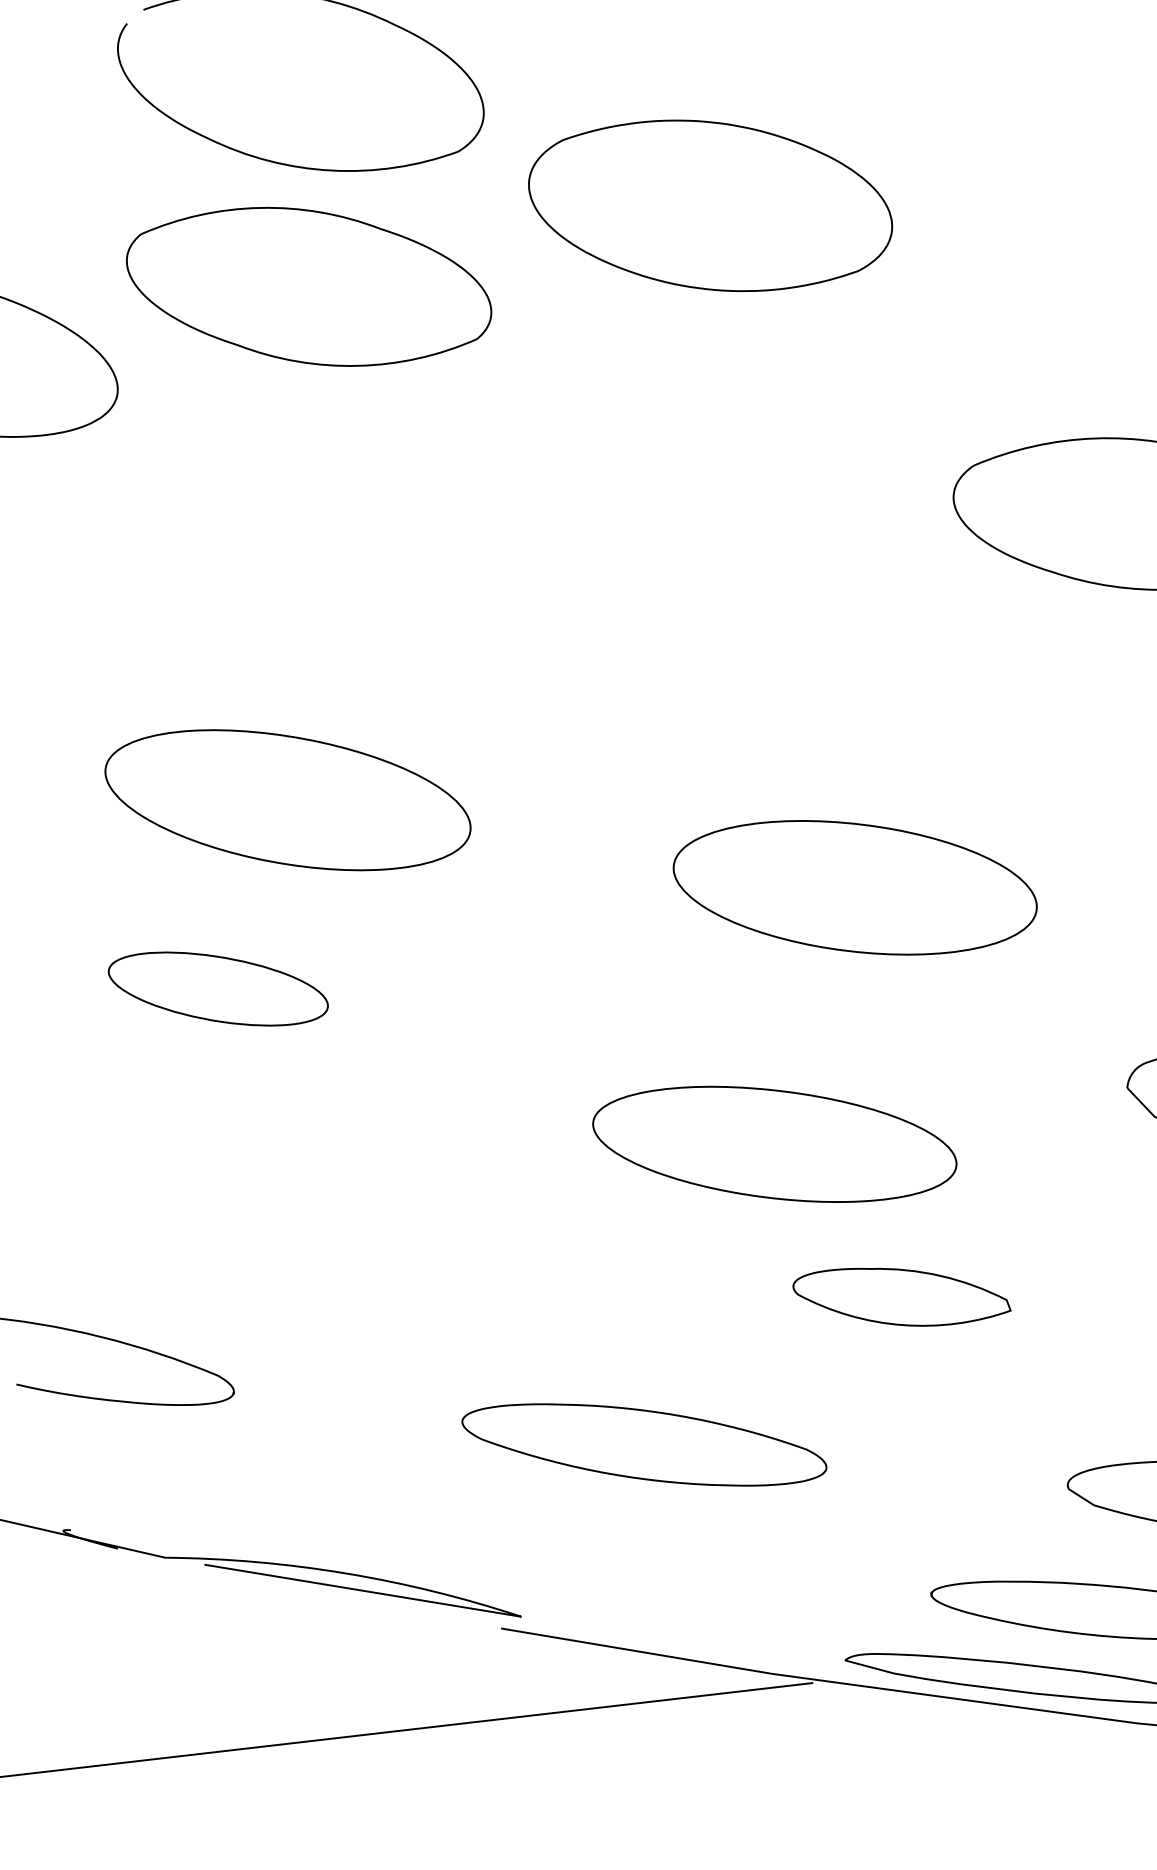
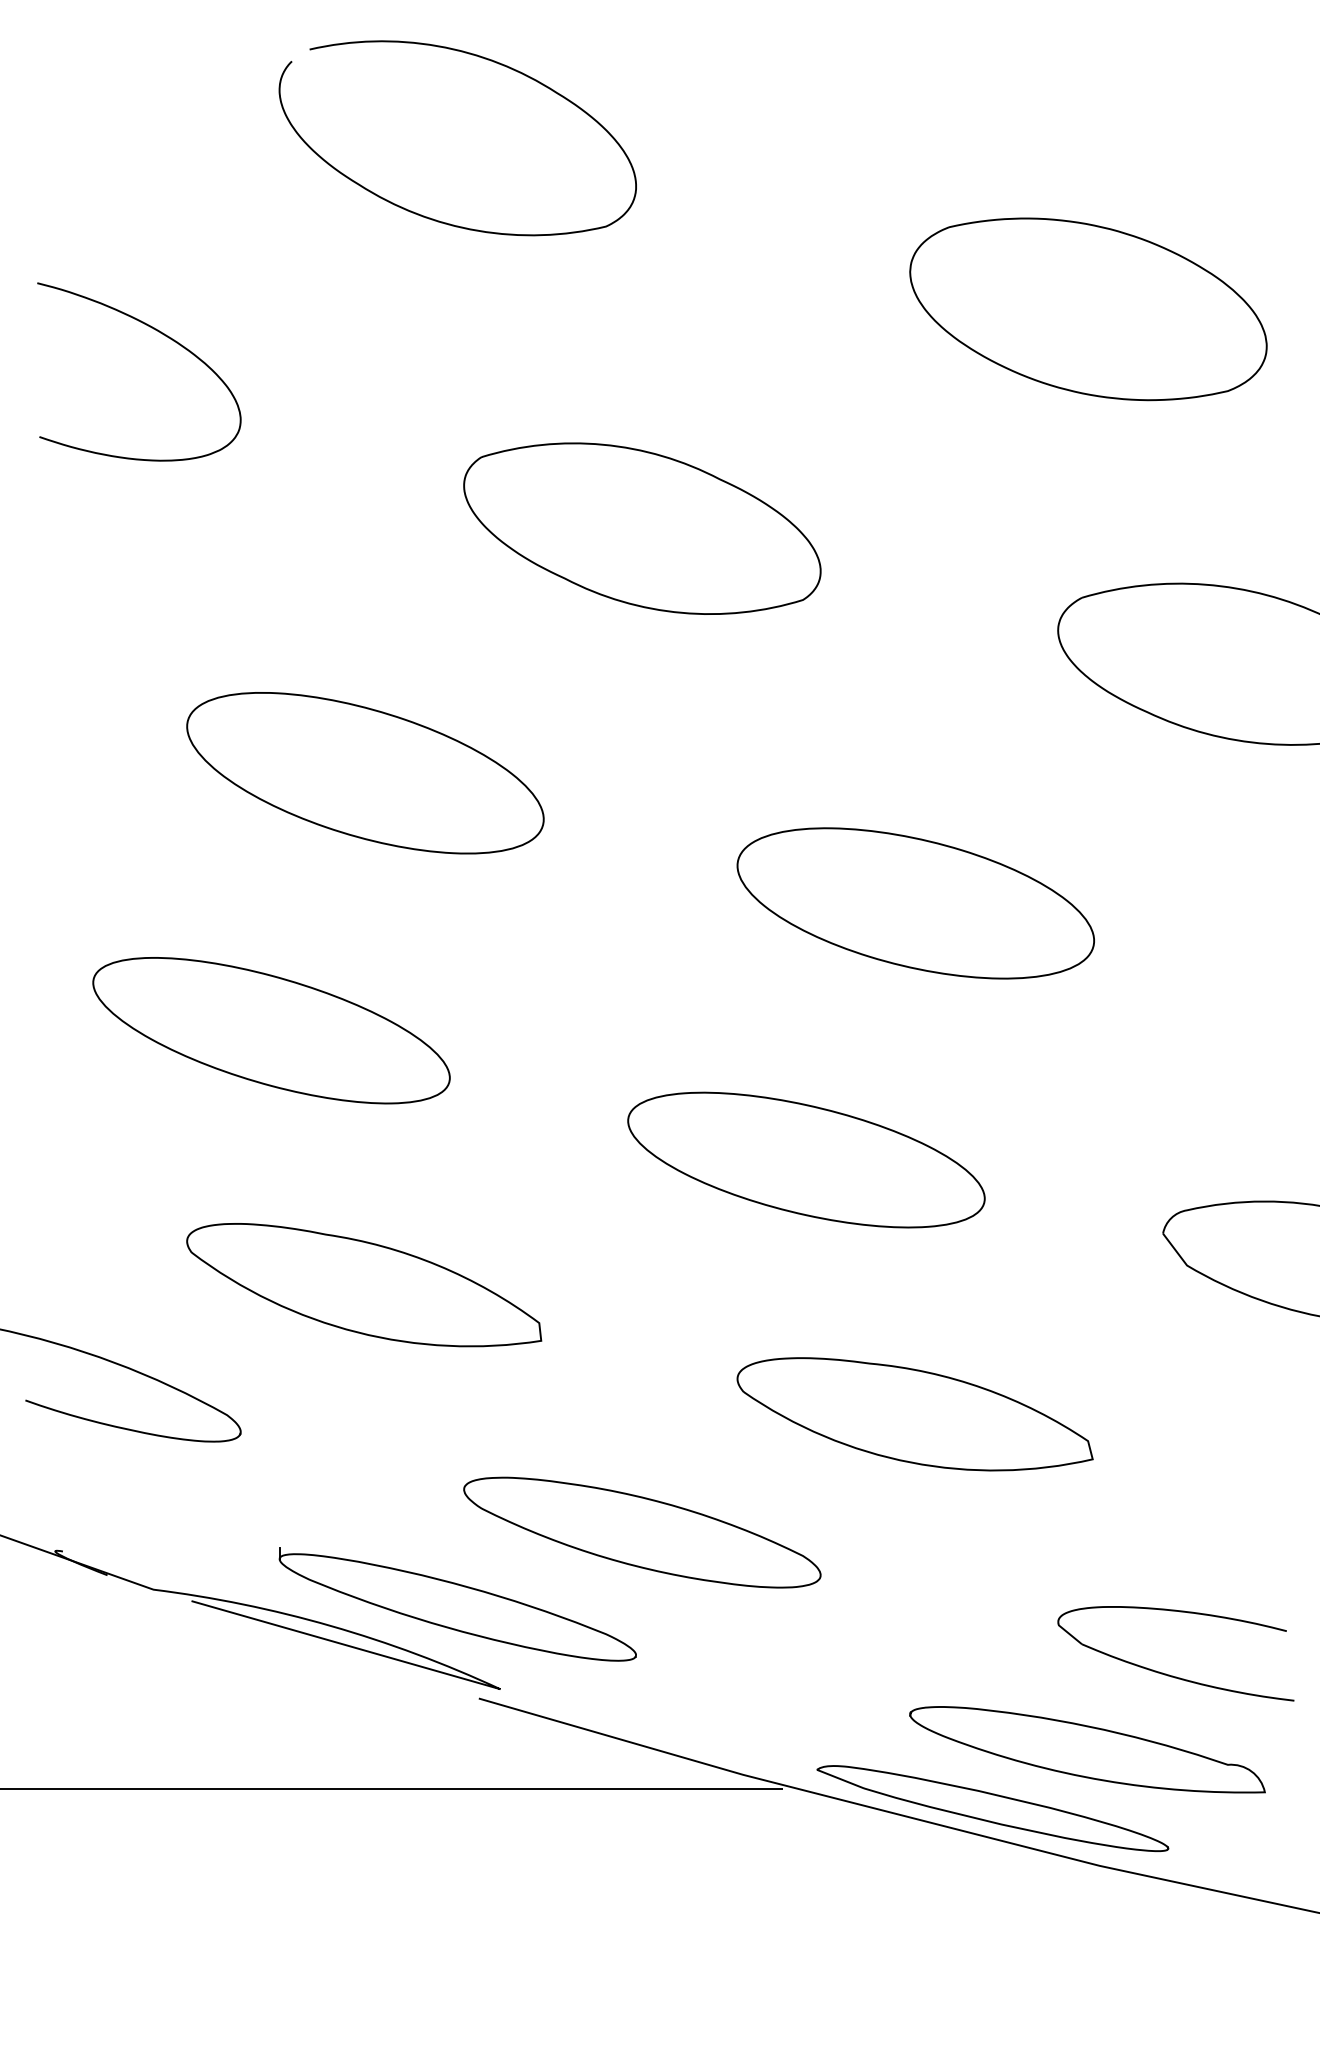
part: (710, 205) -> (1088, 309), moved
part: (309, 286) -> (642, 528), moved
part: (288, 800) -> (365, 773), moved
part: (854, 887) -> (915, 903), moved
part: (218, 988) -> (271, 1030), size x1.67
part: (774, 1143) -> (806, 1159), moved
part: (339, 1231) -> (364, 1285), added
part: (901, 1296) -> (914, 1414), size x1.67
part: (469, 1537) -> (457, 1604), added

